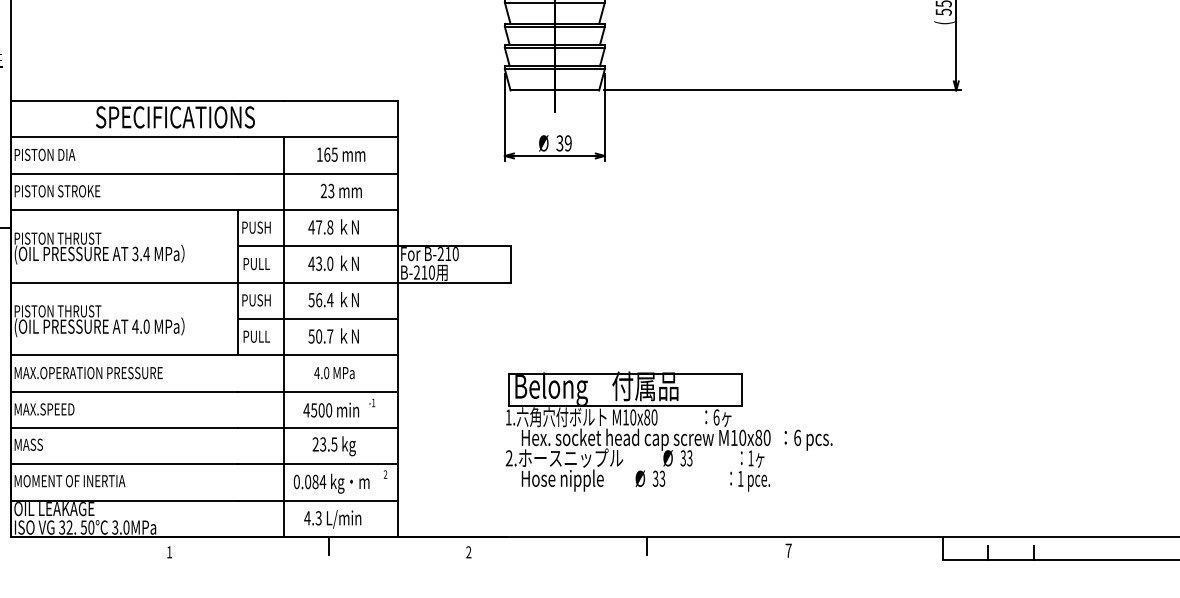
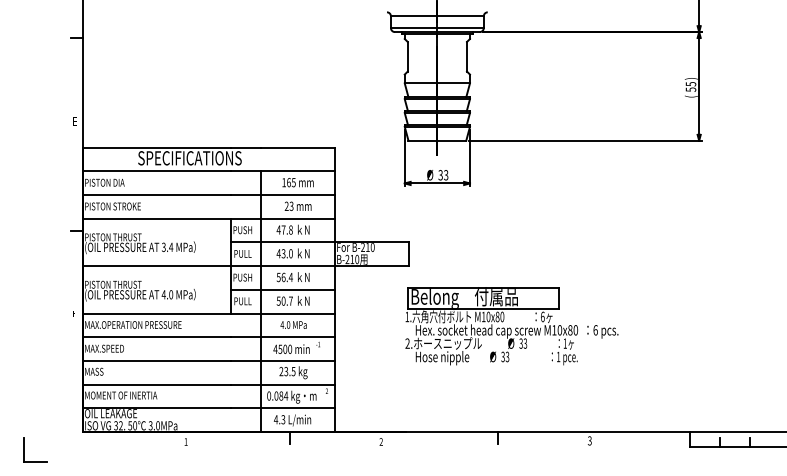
text: (568, 143) -> (446, 175), 39 -> 33
part: (668, 432) -> (511, 326), moved
text: (788, 550) -> (589, 440), 7 -> 3

